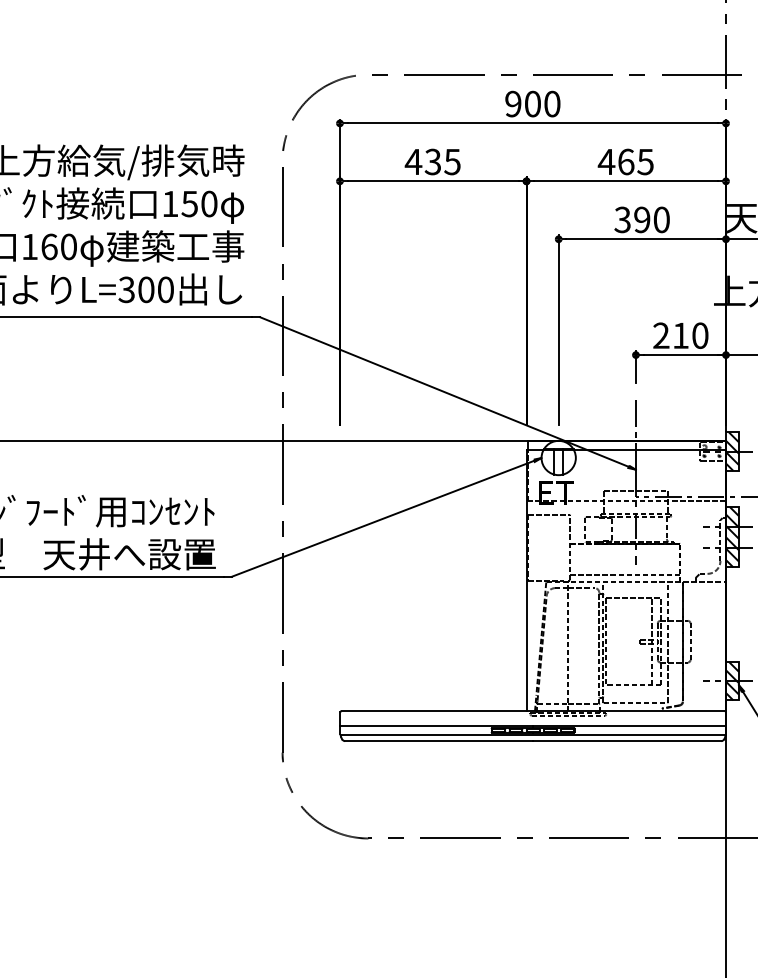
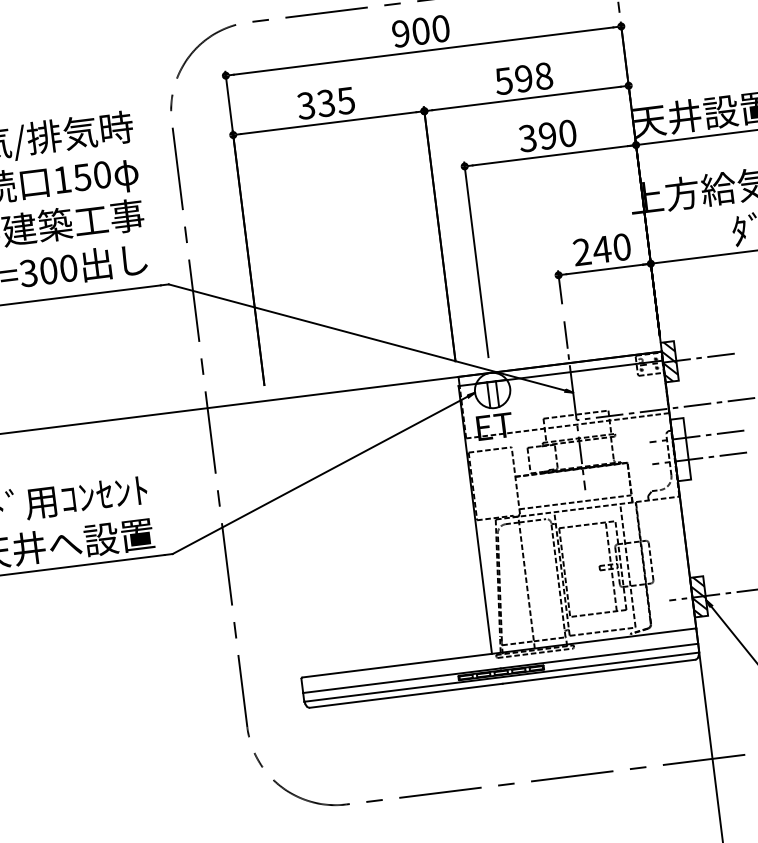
text: (413, 161) -> (306, 105), 435 -> 335
text: (625, 161) -> (523, 78), 465 -> 598
text: (680, 335) -> (601, 249), 210 -> 240
hatch: (732, 537) -> (680, 449), removed

